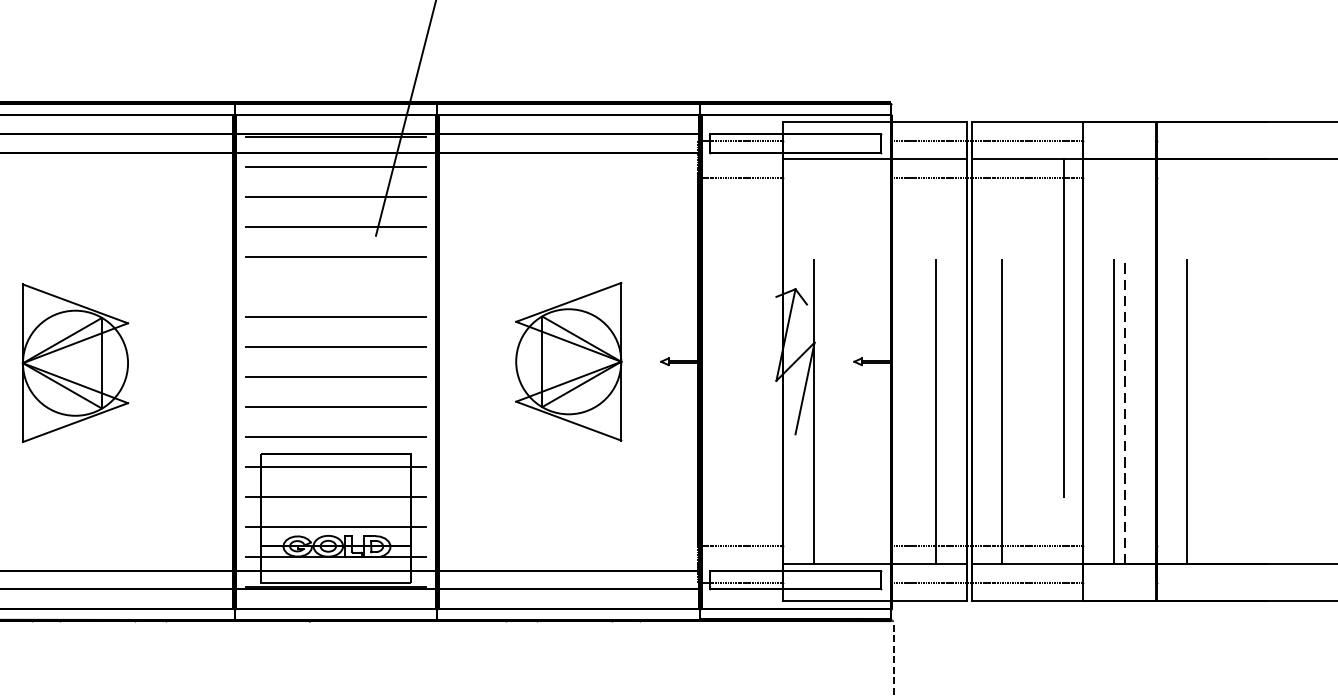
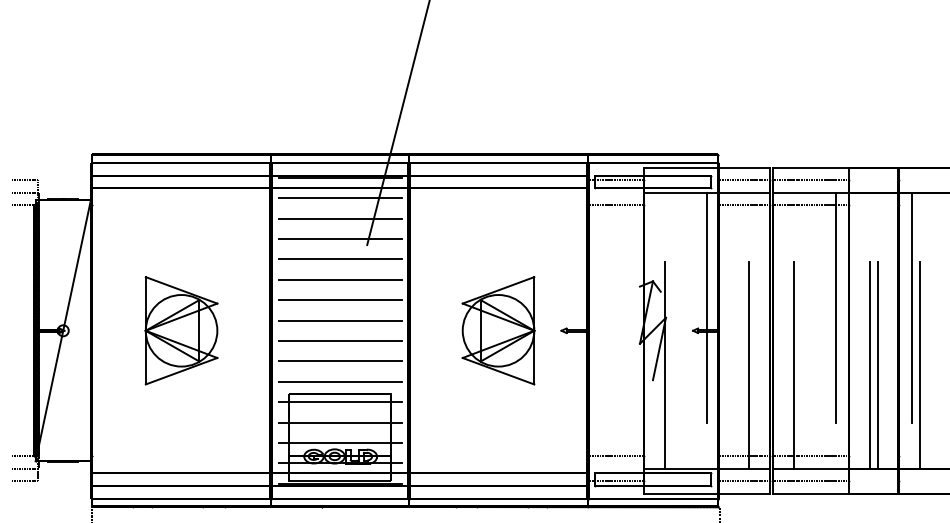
line: (335, 286) -> (339, 279), added
line: (875, 327) -> (707, 307), added
line: (1175, 327) -> (911, 307), added
part: (75, 362) -> (181, 330), moved
line: (1125, 412) -> (877, 365), dashed -> solid

